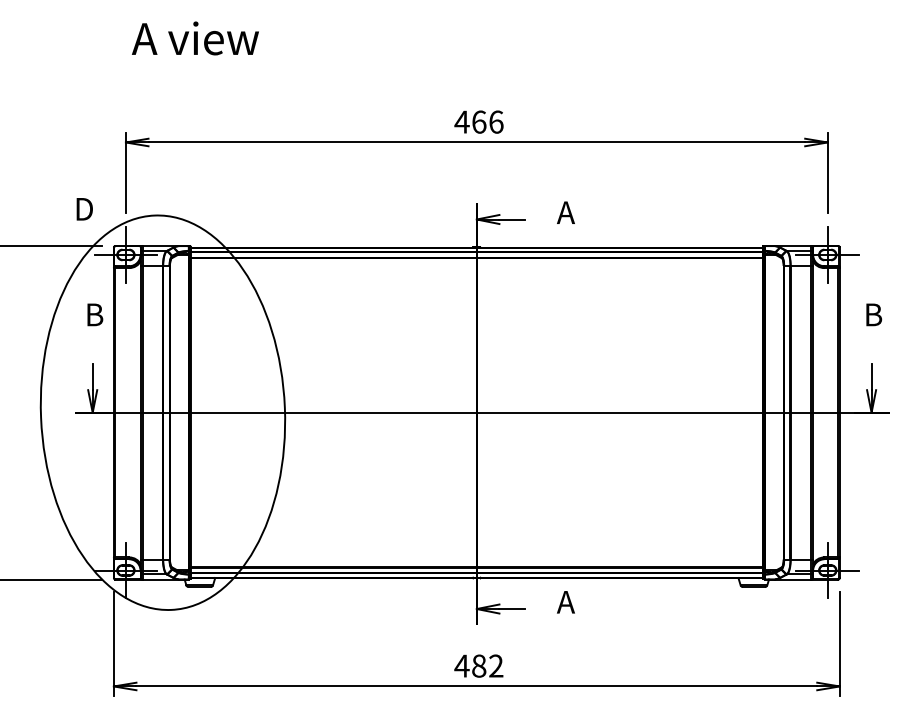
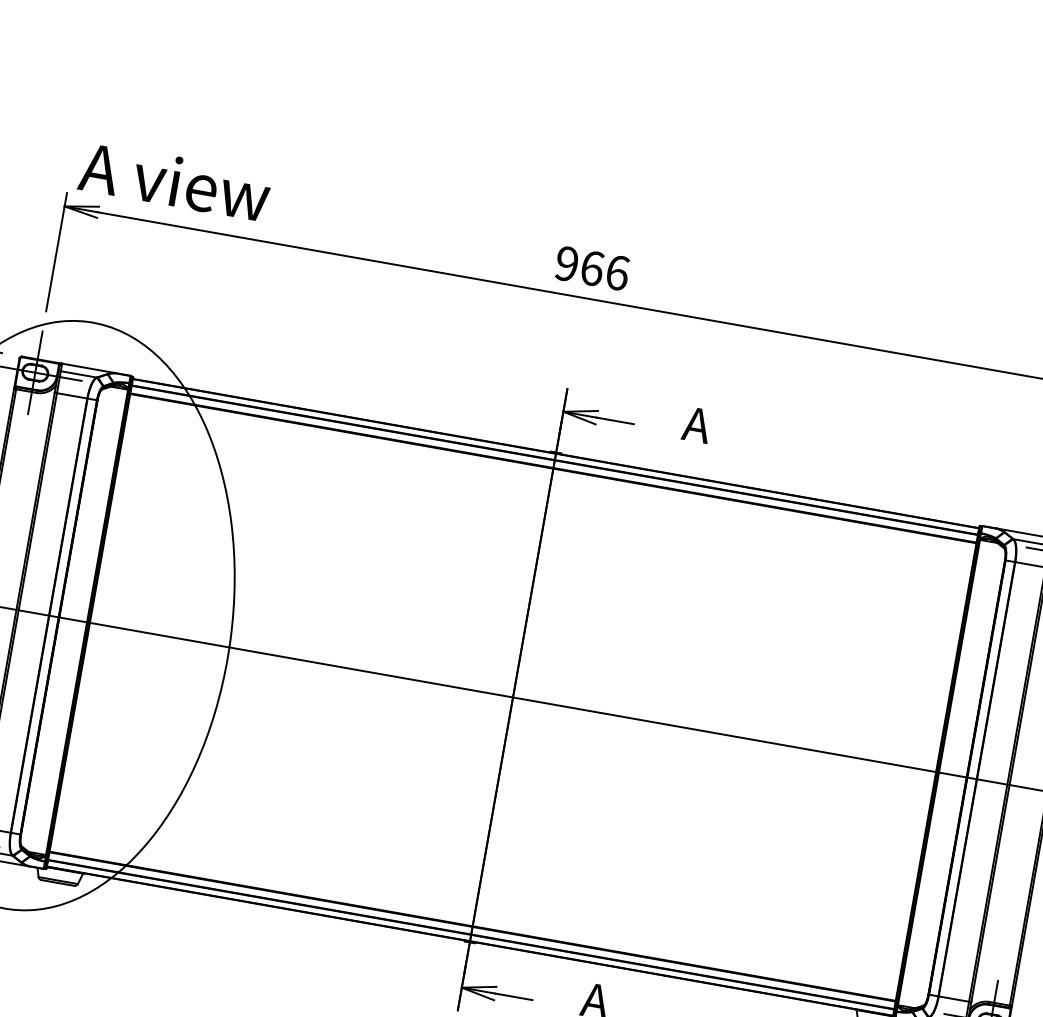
text: (195, 38) -> (175, 181), moved
text: (461, 121) -> (566, 262), 466 -> 966

